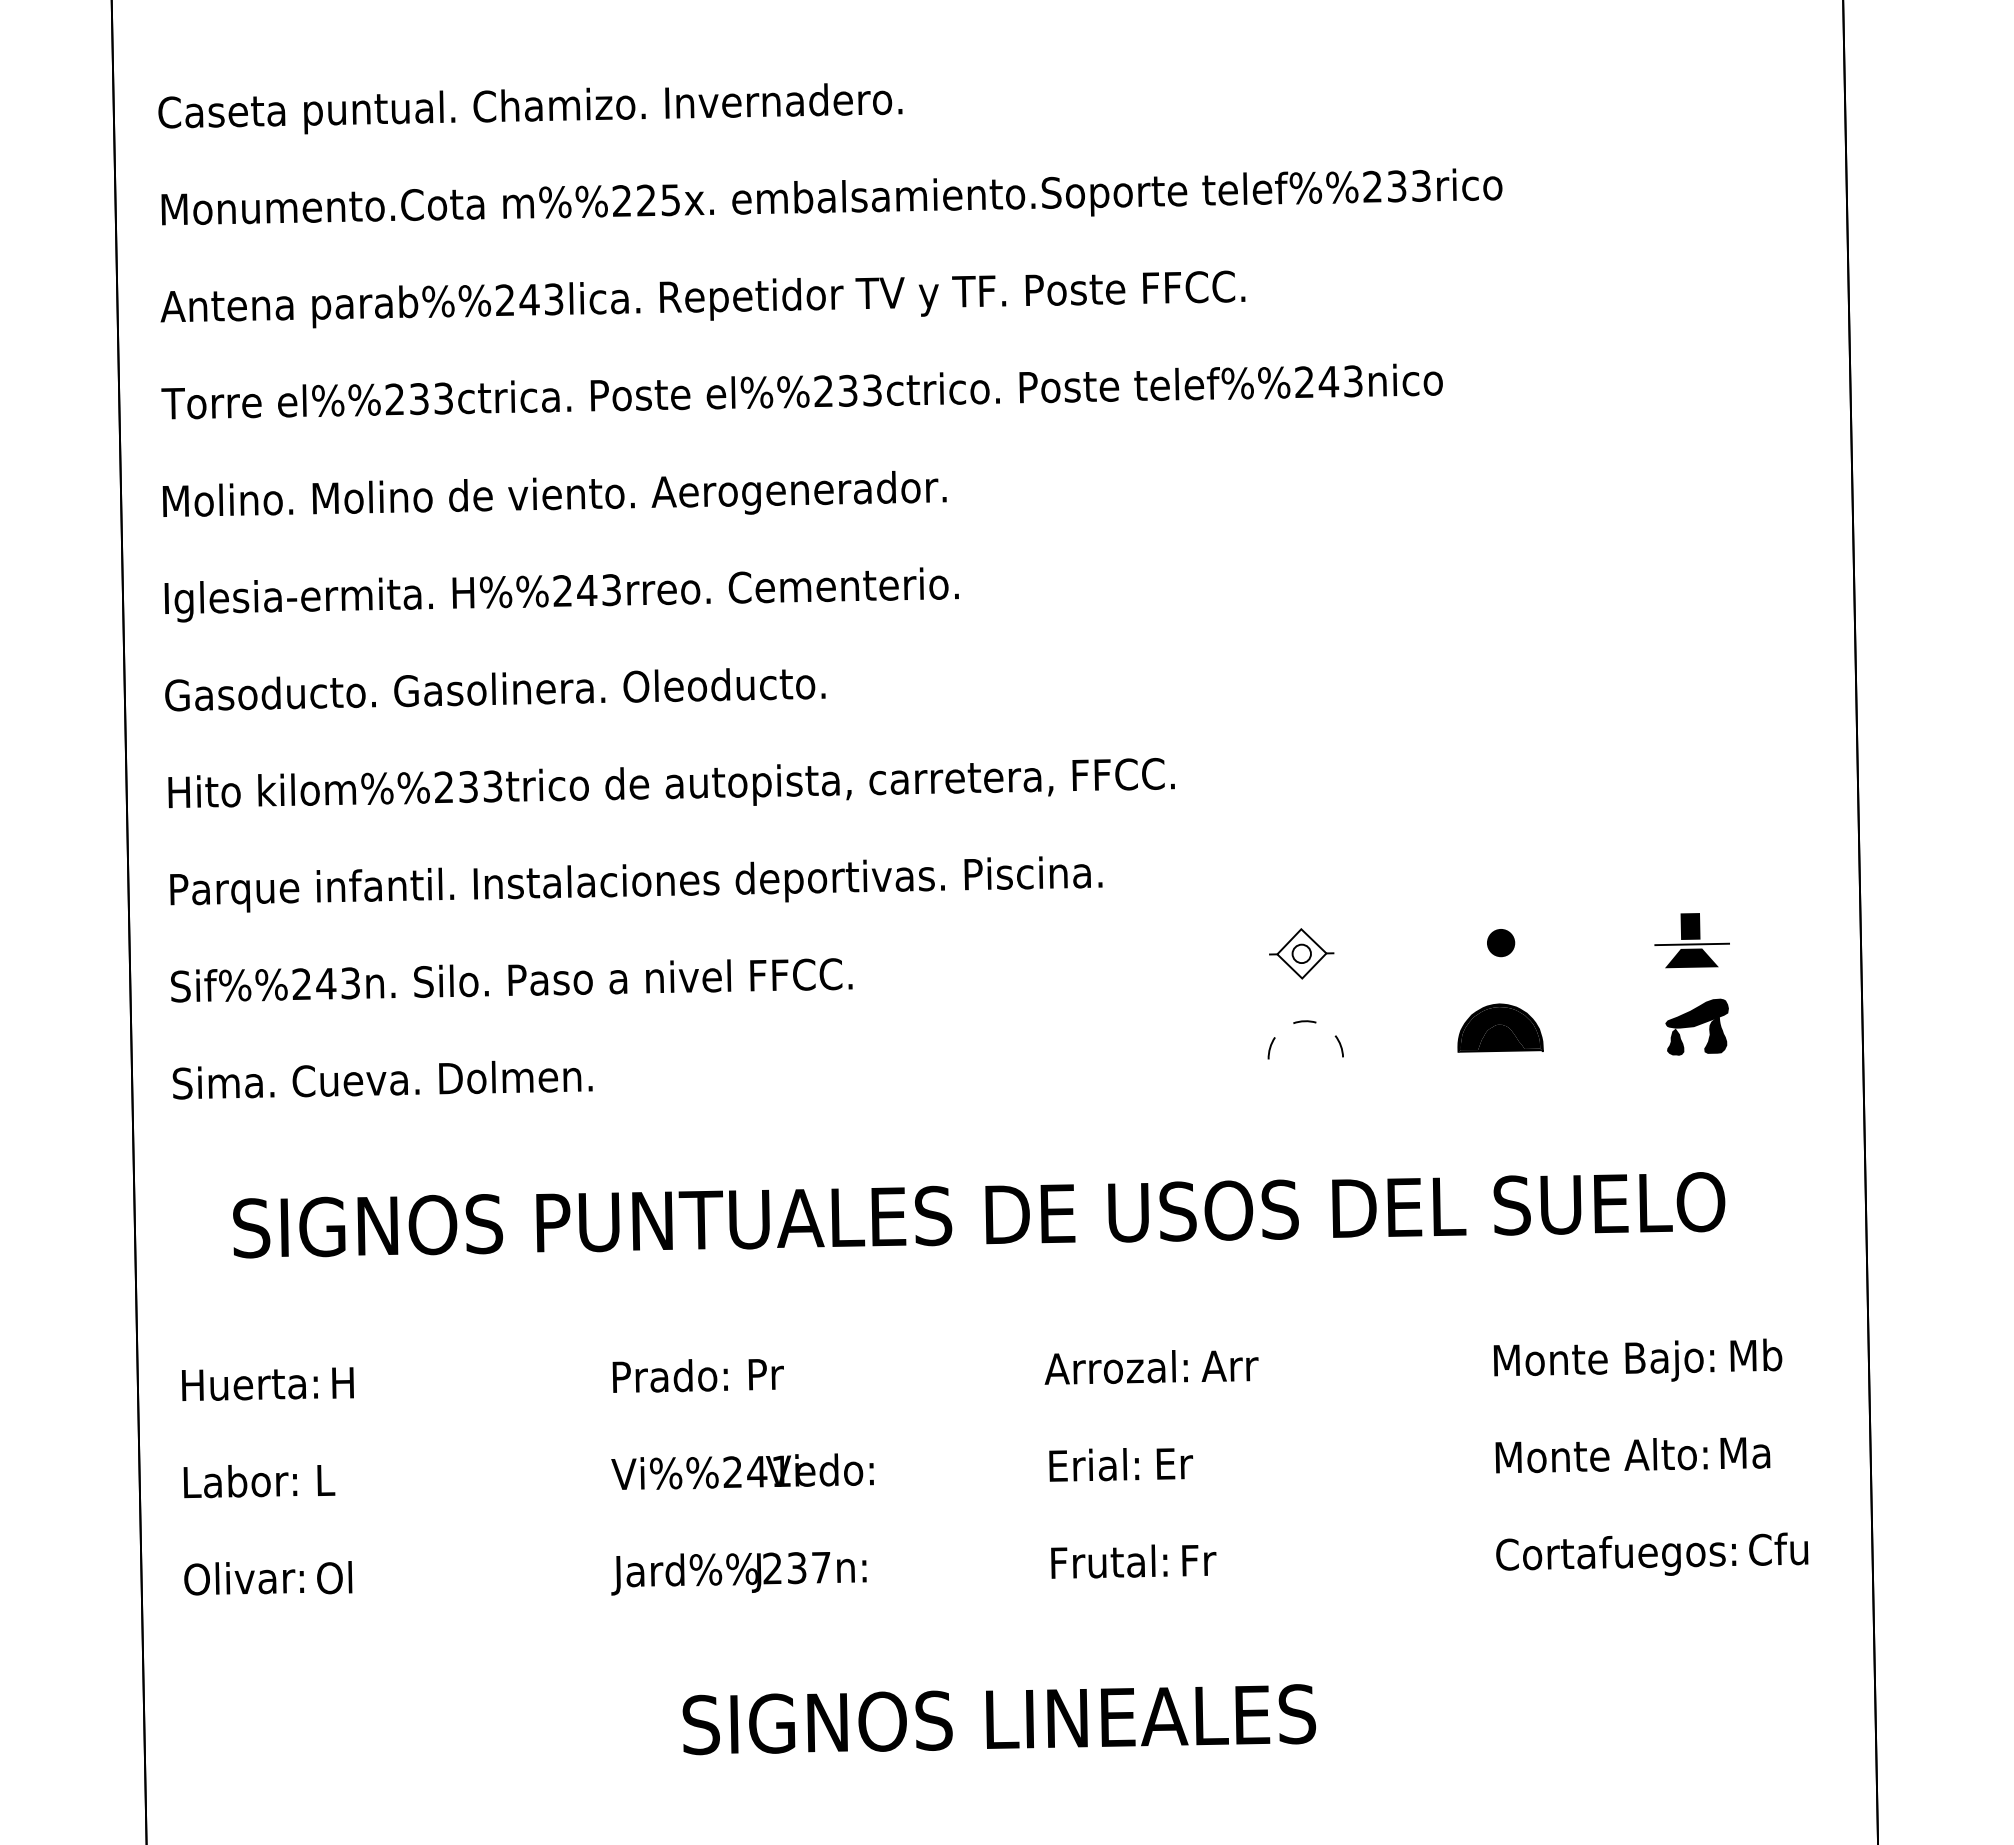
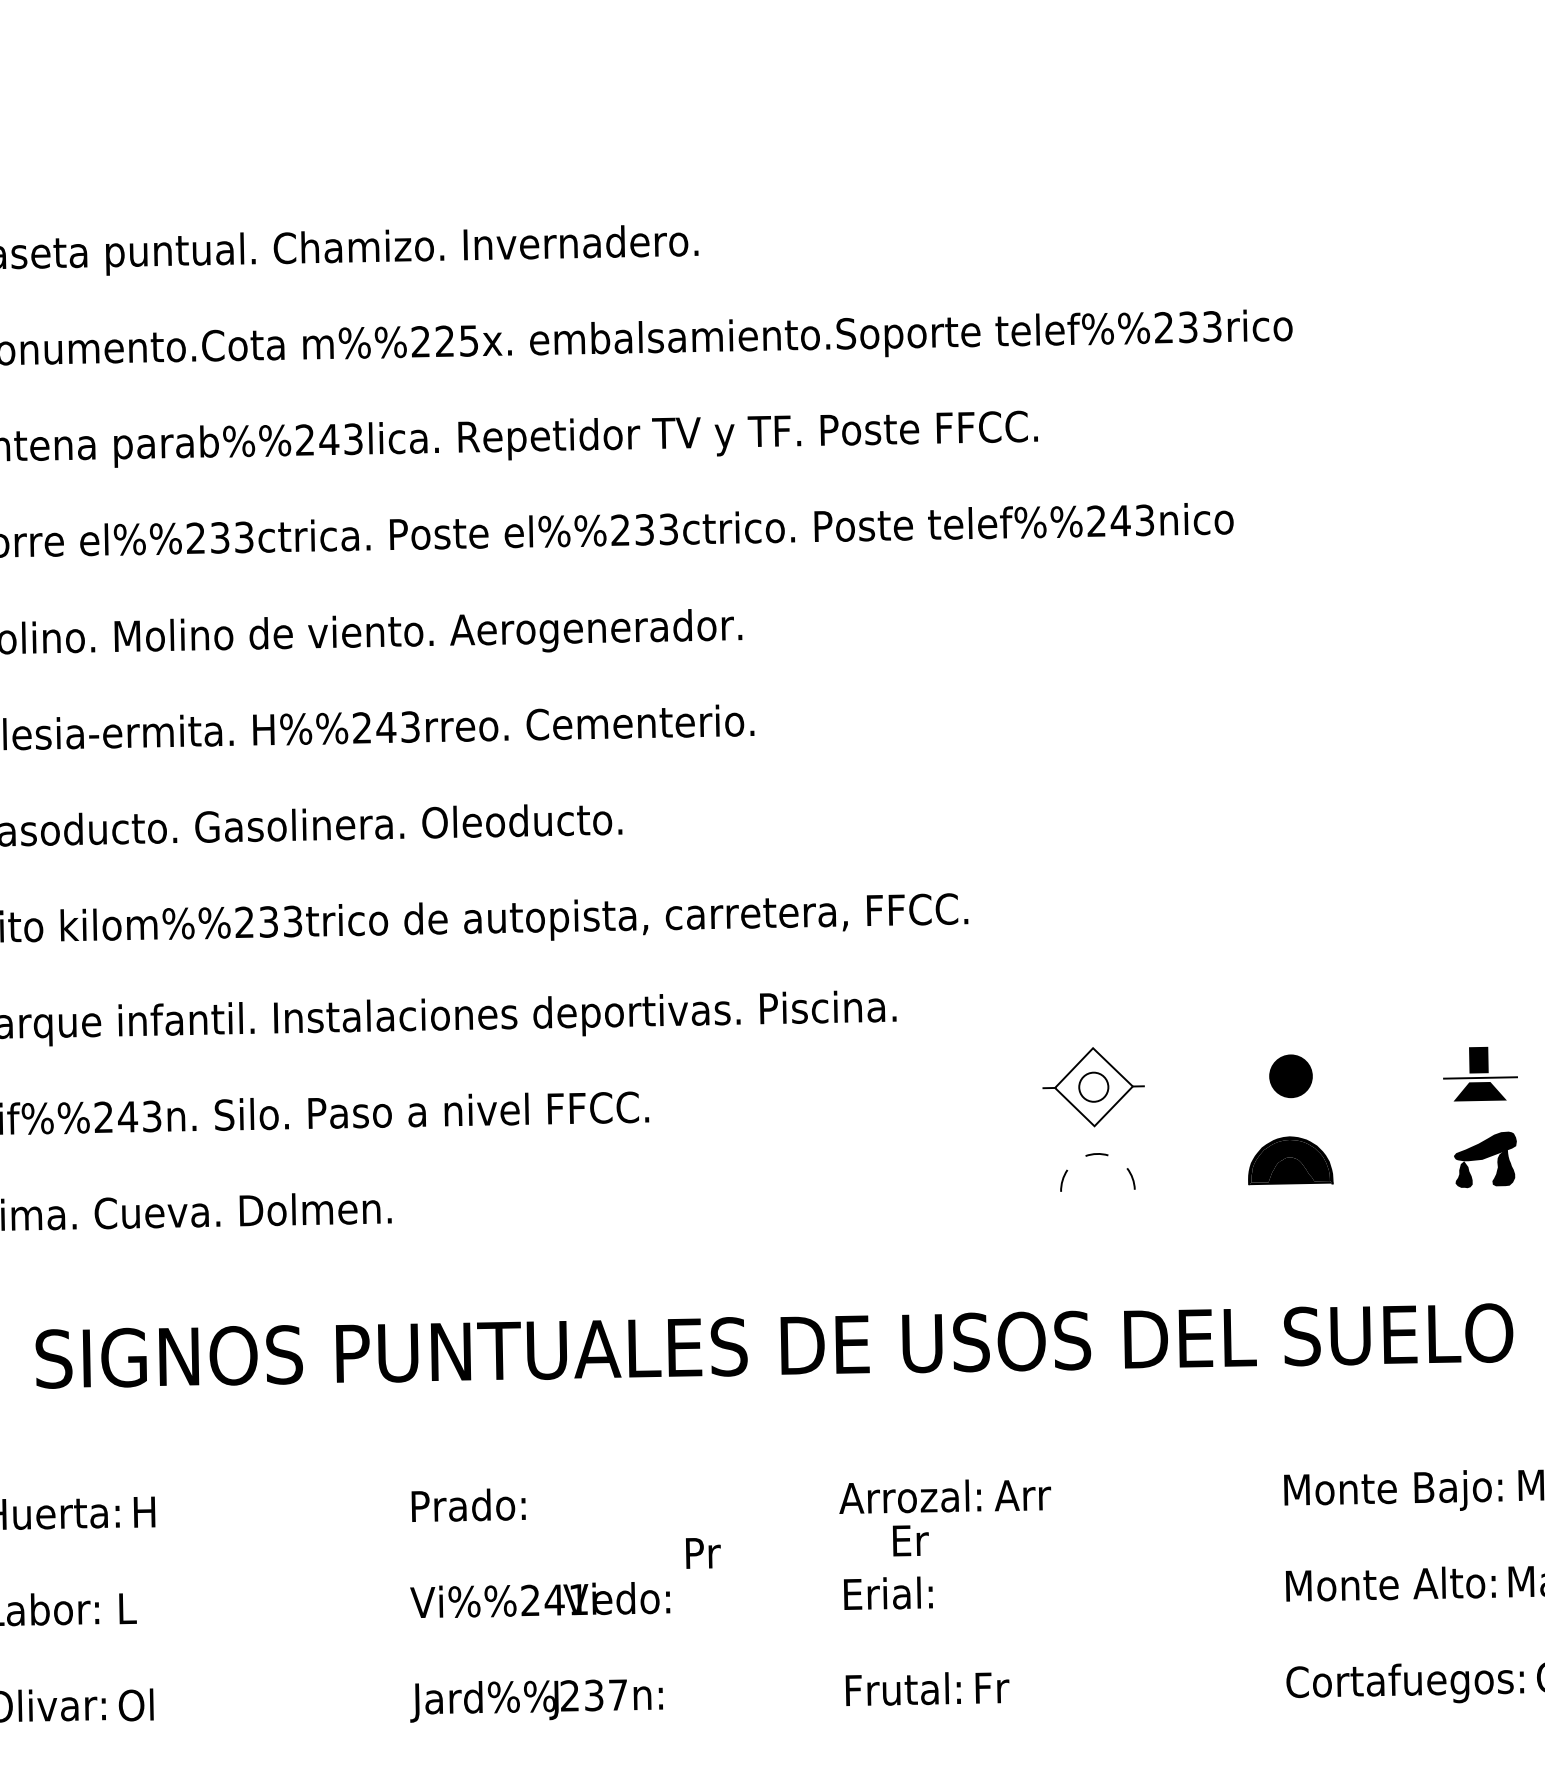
part: (1501, 943) -> (1291, 1077), size x1.6
part: (1301, 953) -> (1093, 1086), size x1.6
text: (765, 1374) -> (702, 1553), moved
text: (1174, 1463) -> (910, 1540), moved

